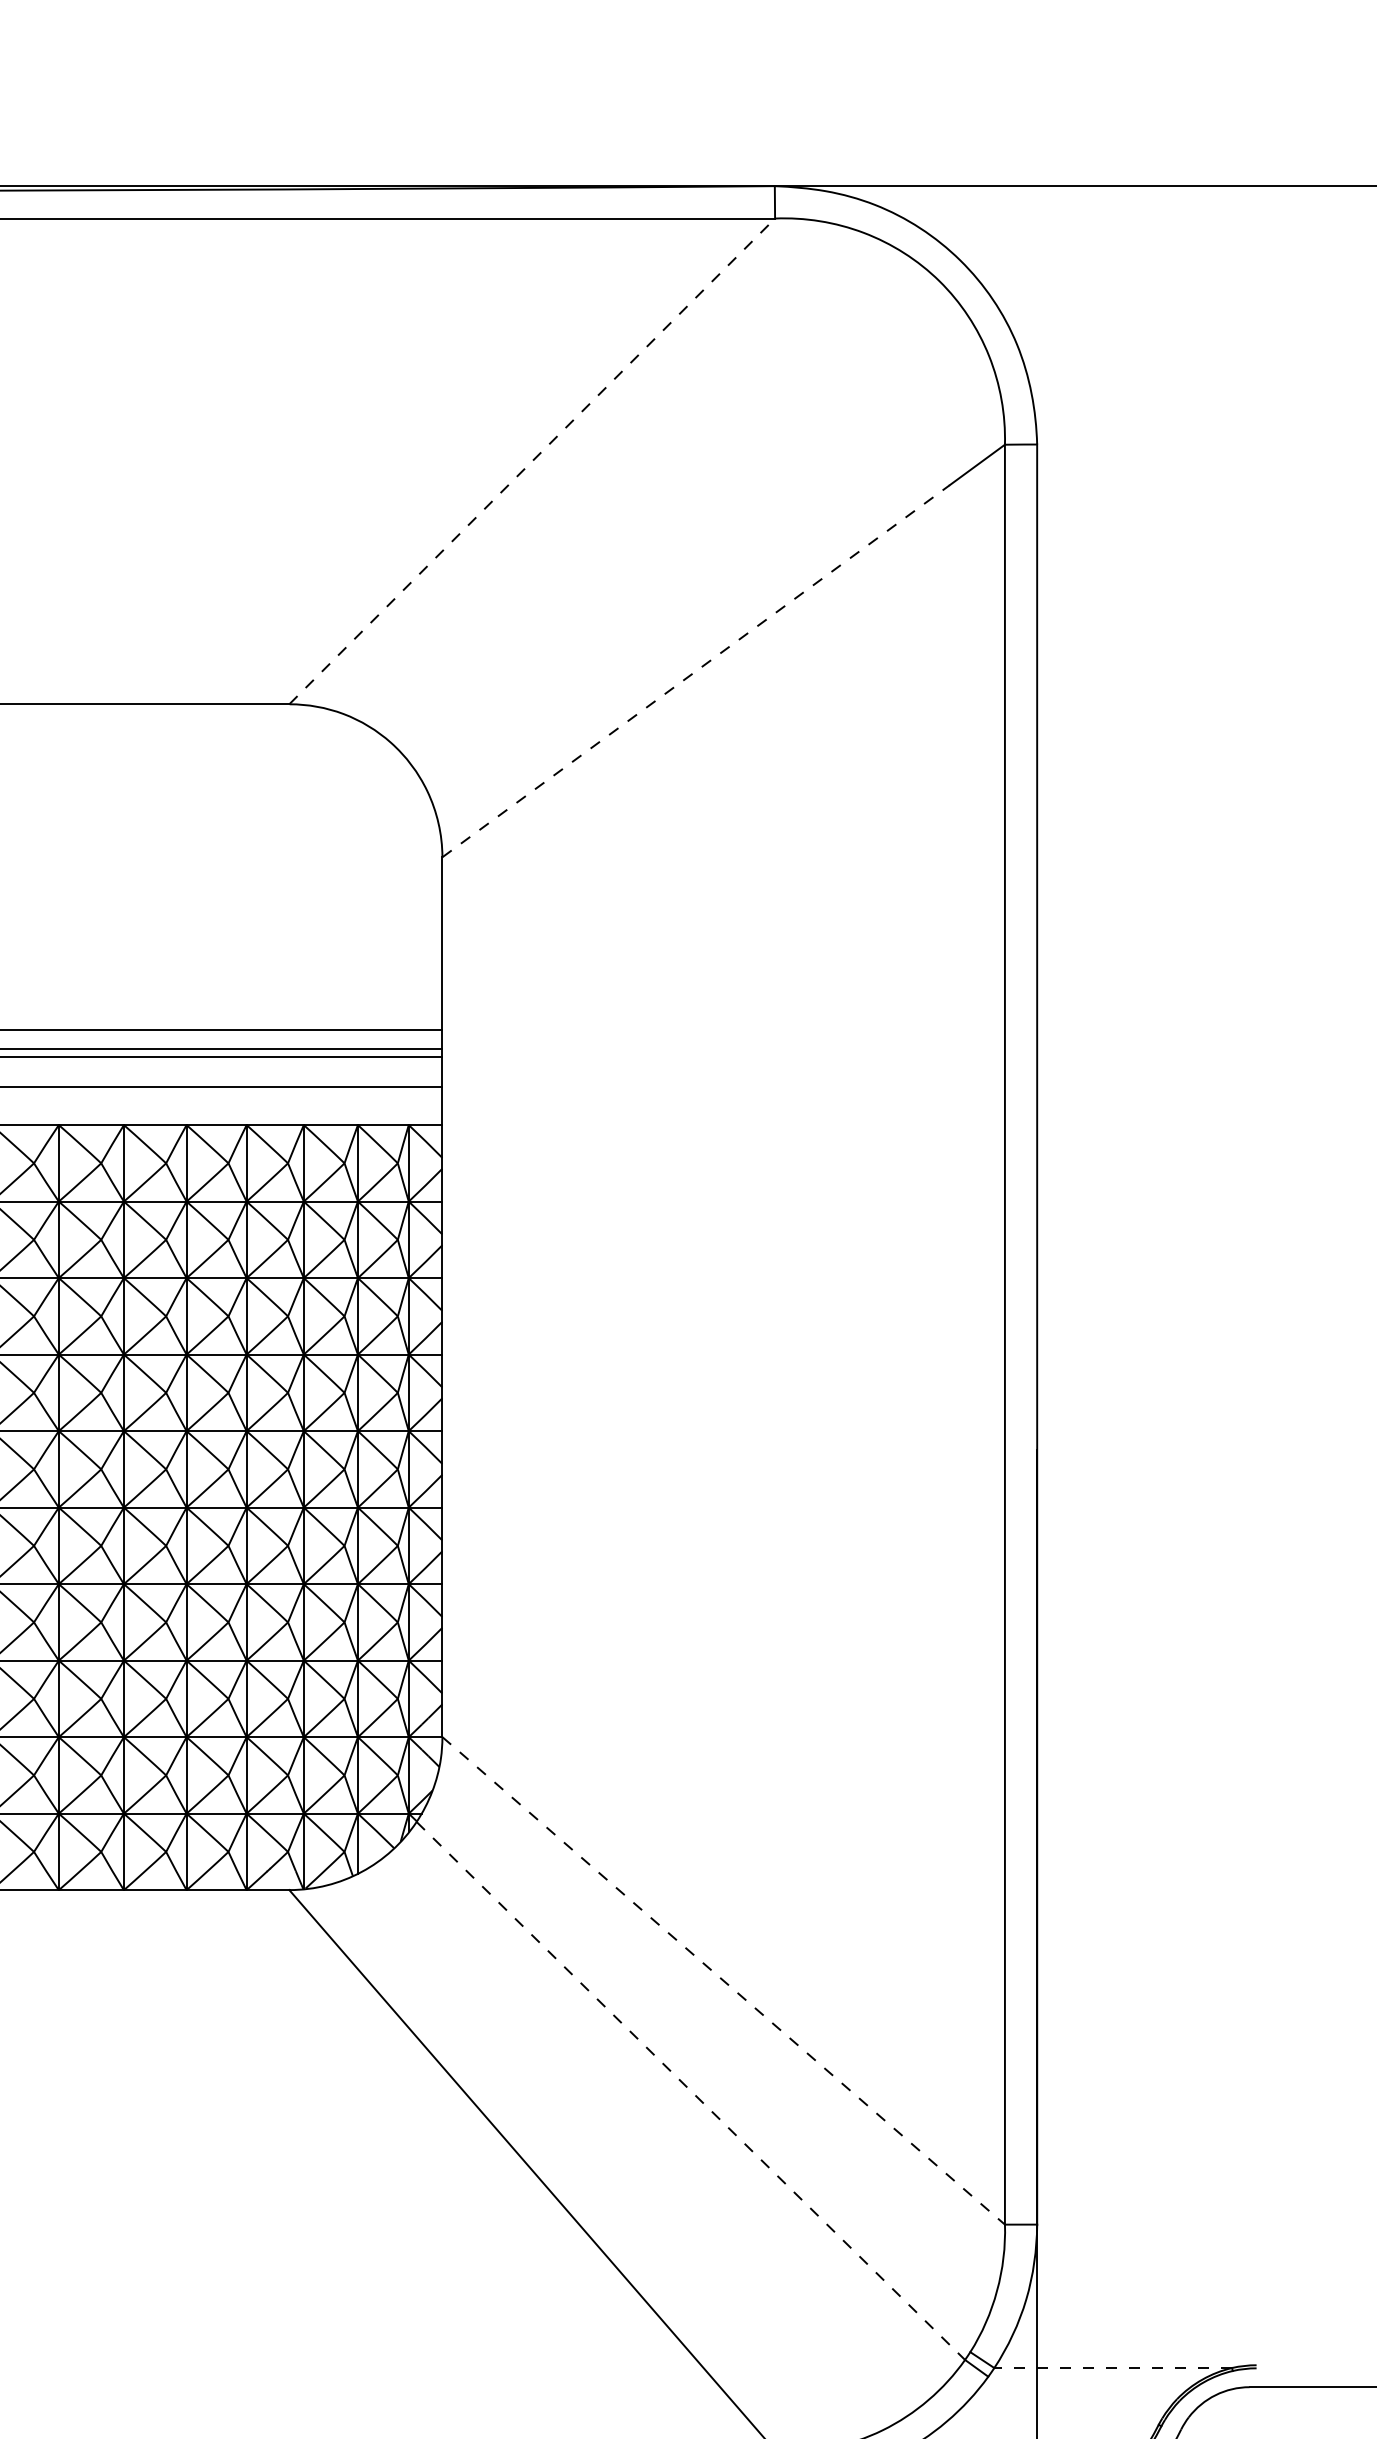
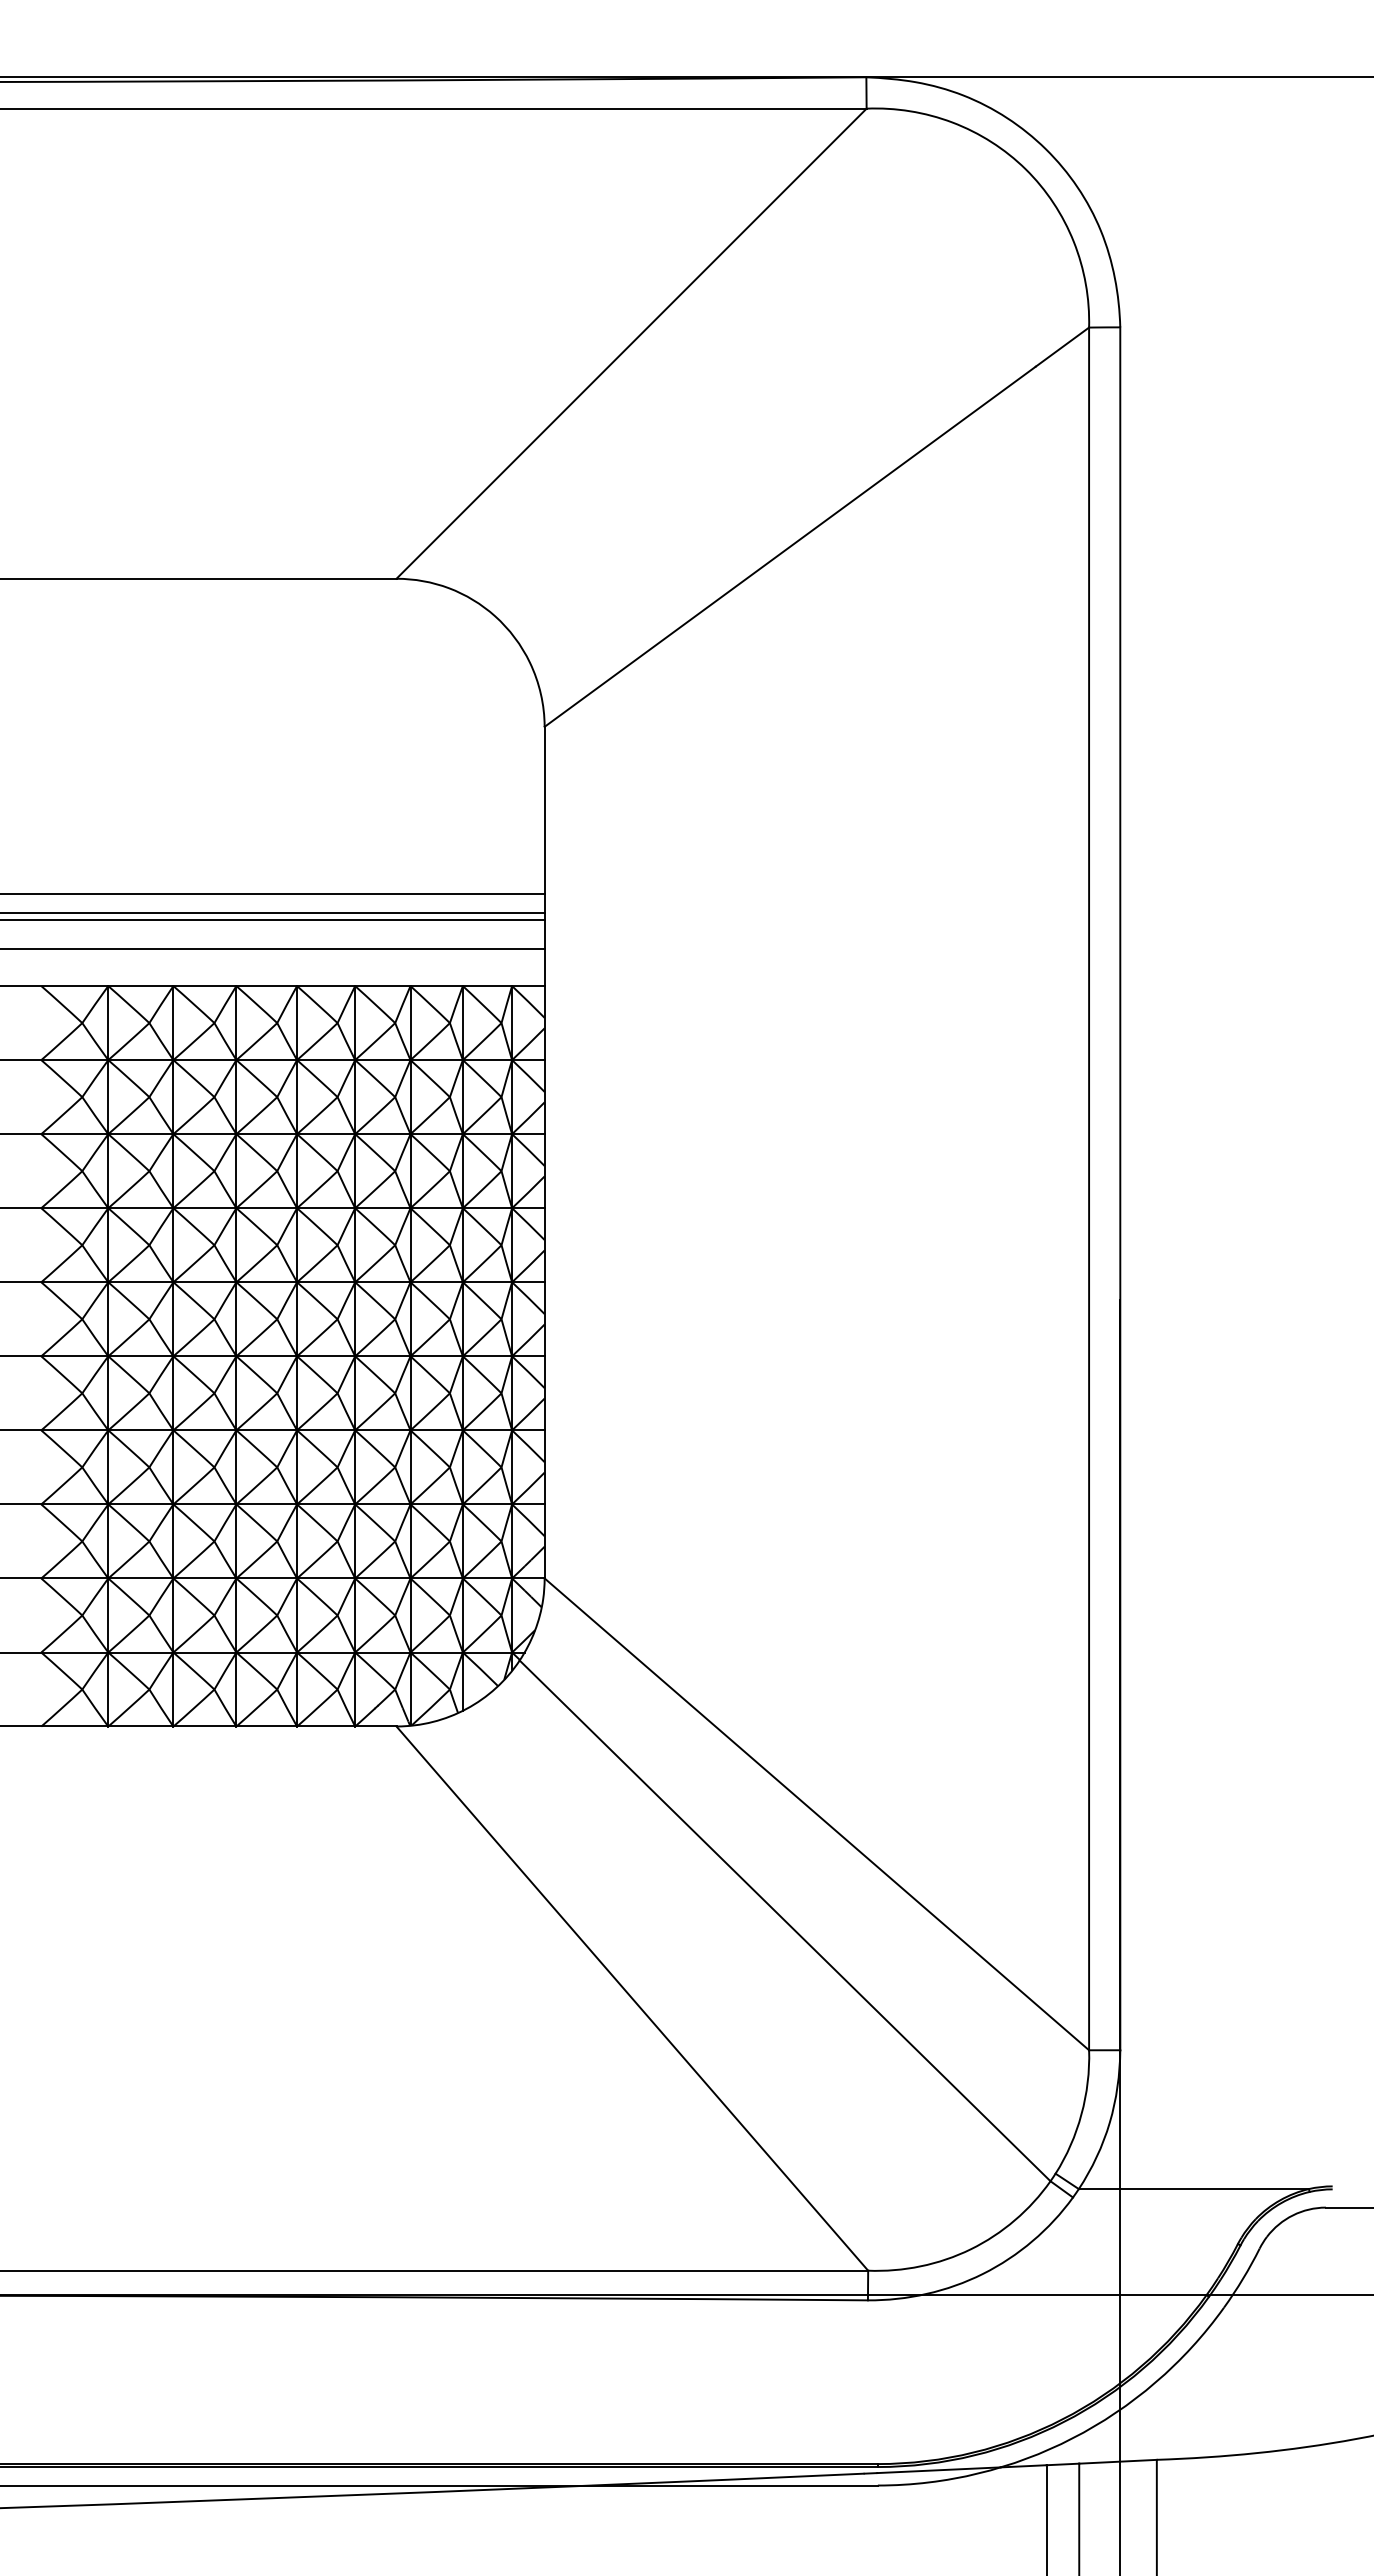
line: (532, 461) -> (631, 343), dashed -> solid
line: (696, 670) -> (790, 546), dashed -> solid
line: (724, 1981) -> (817, 1814), dashed -> solid
line: (691, 2090) -> (785, 1920), dashed -> solid
line: (1112, 2368) -> (1193, 2189), dashed -> solid

